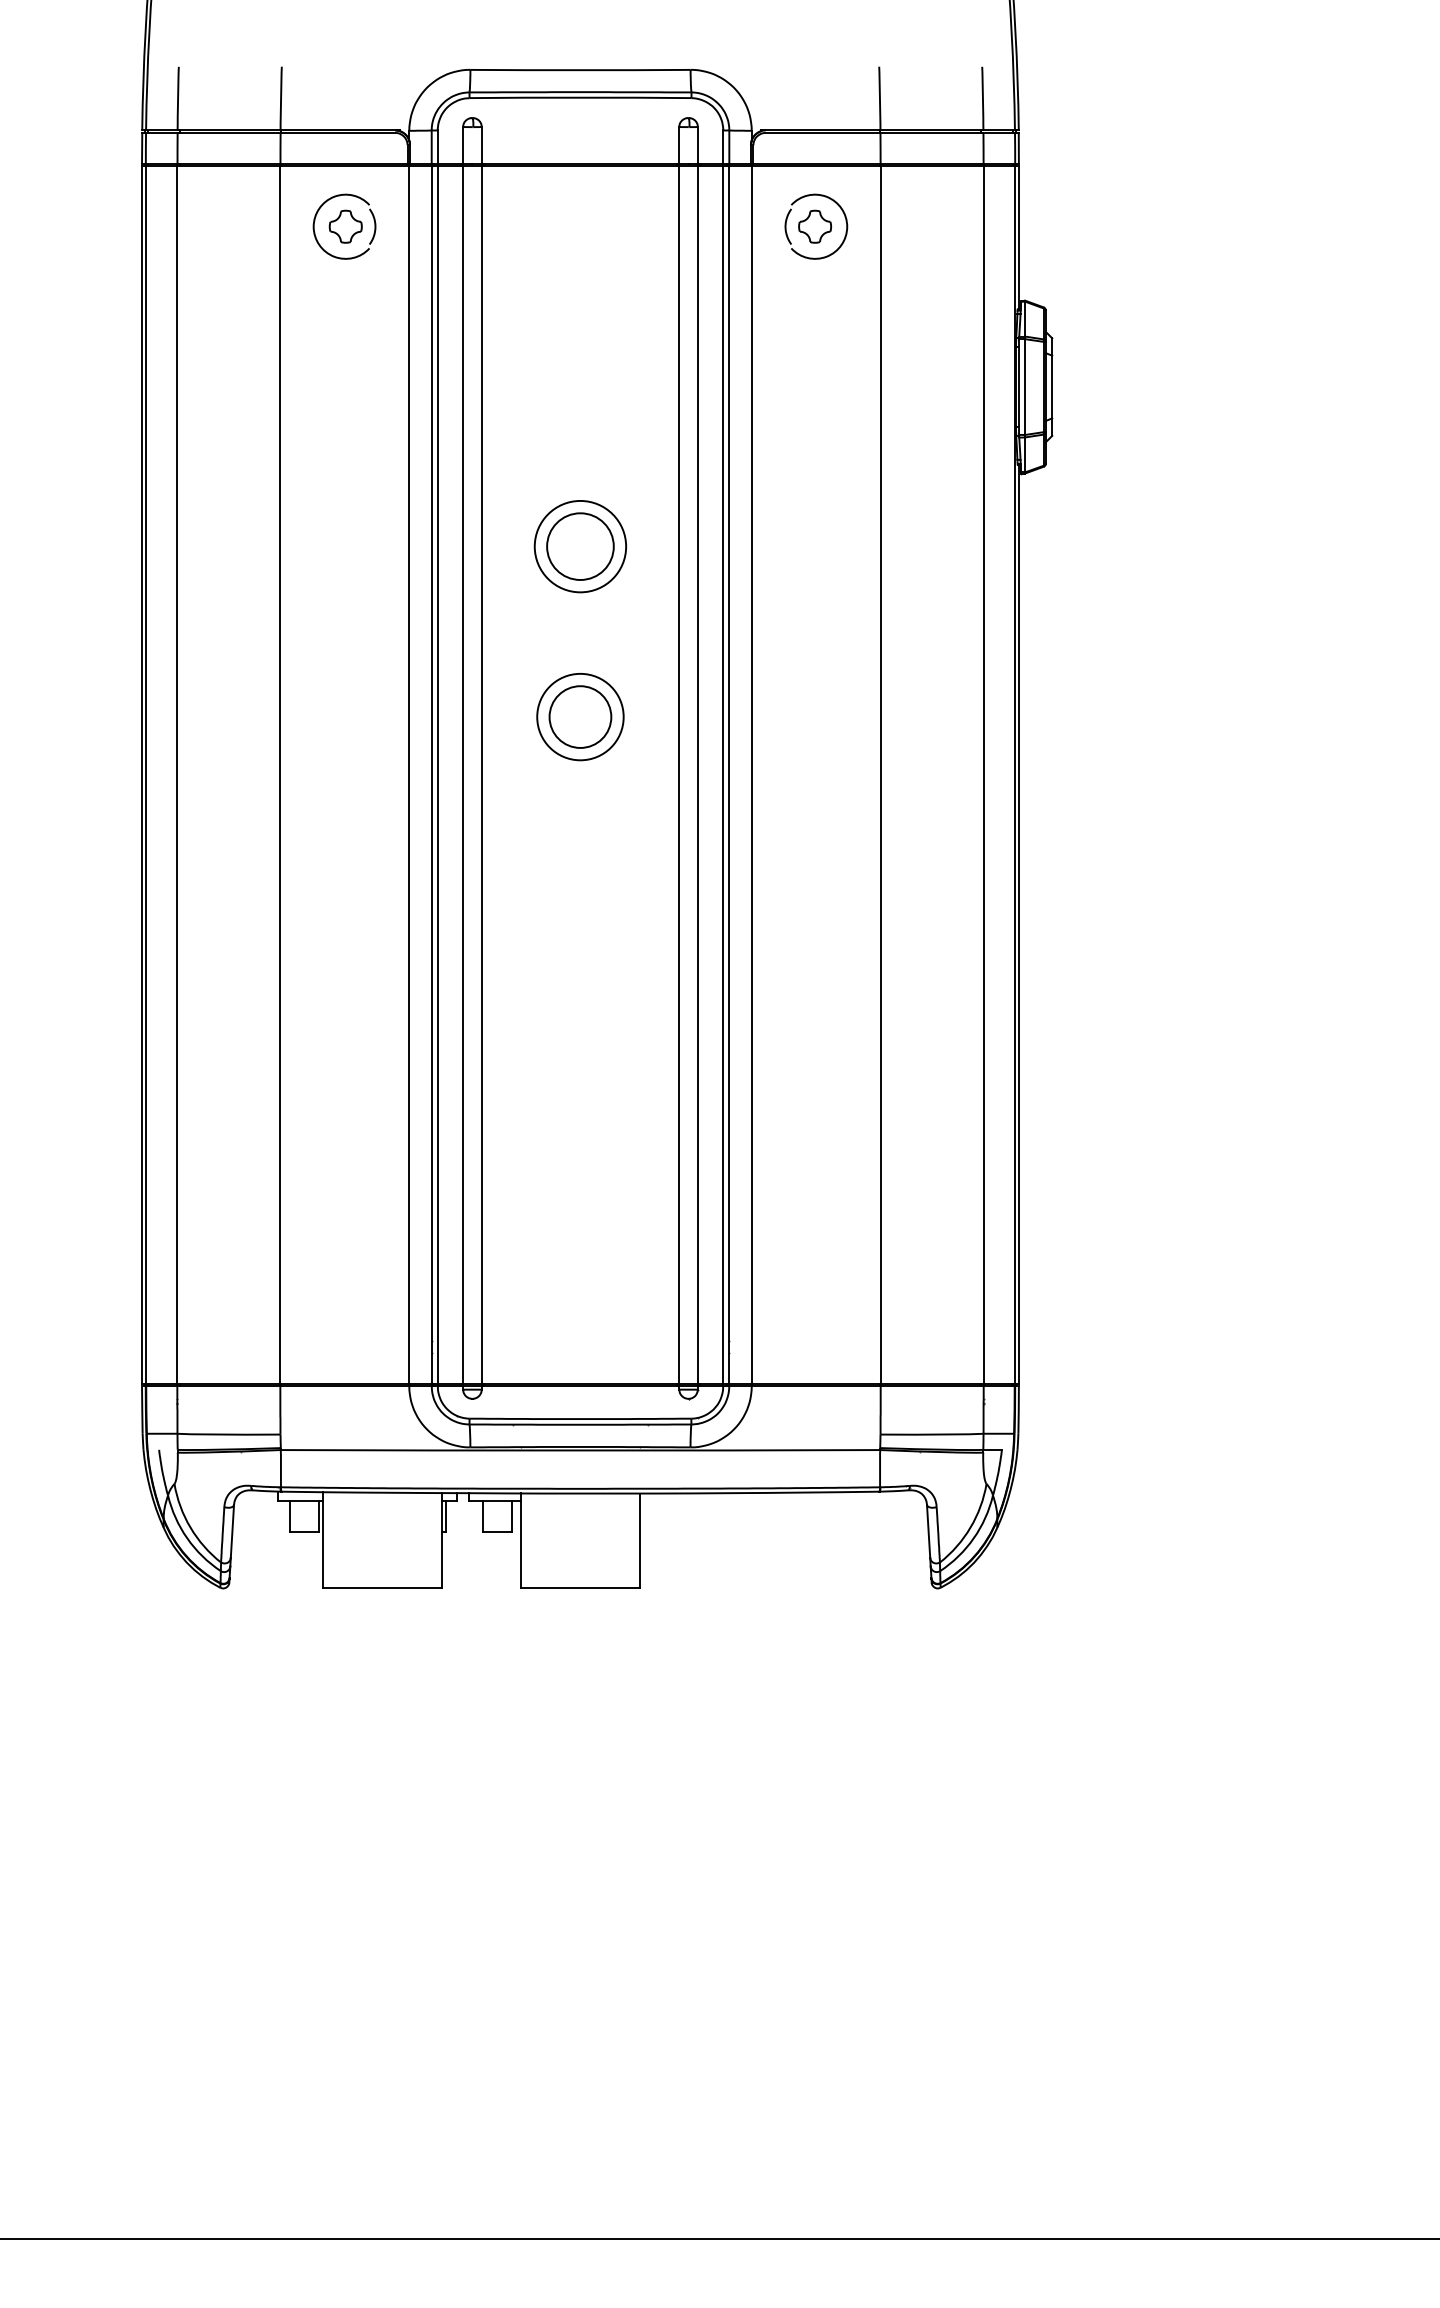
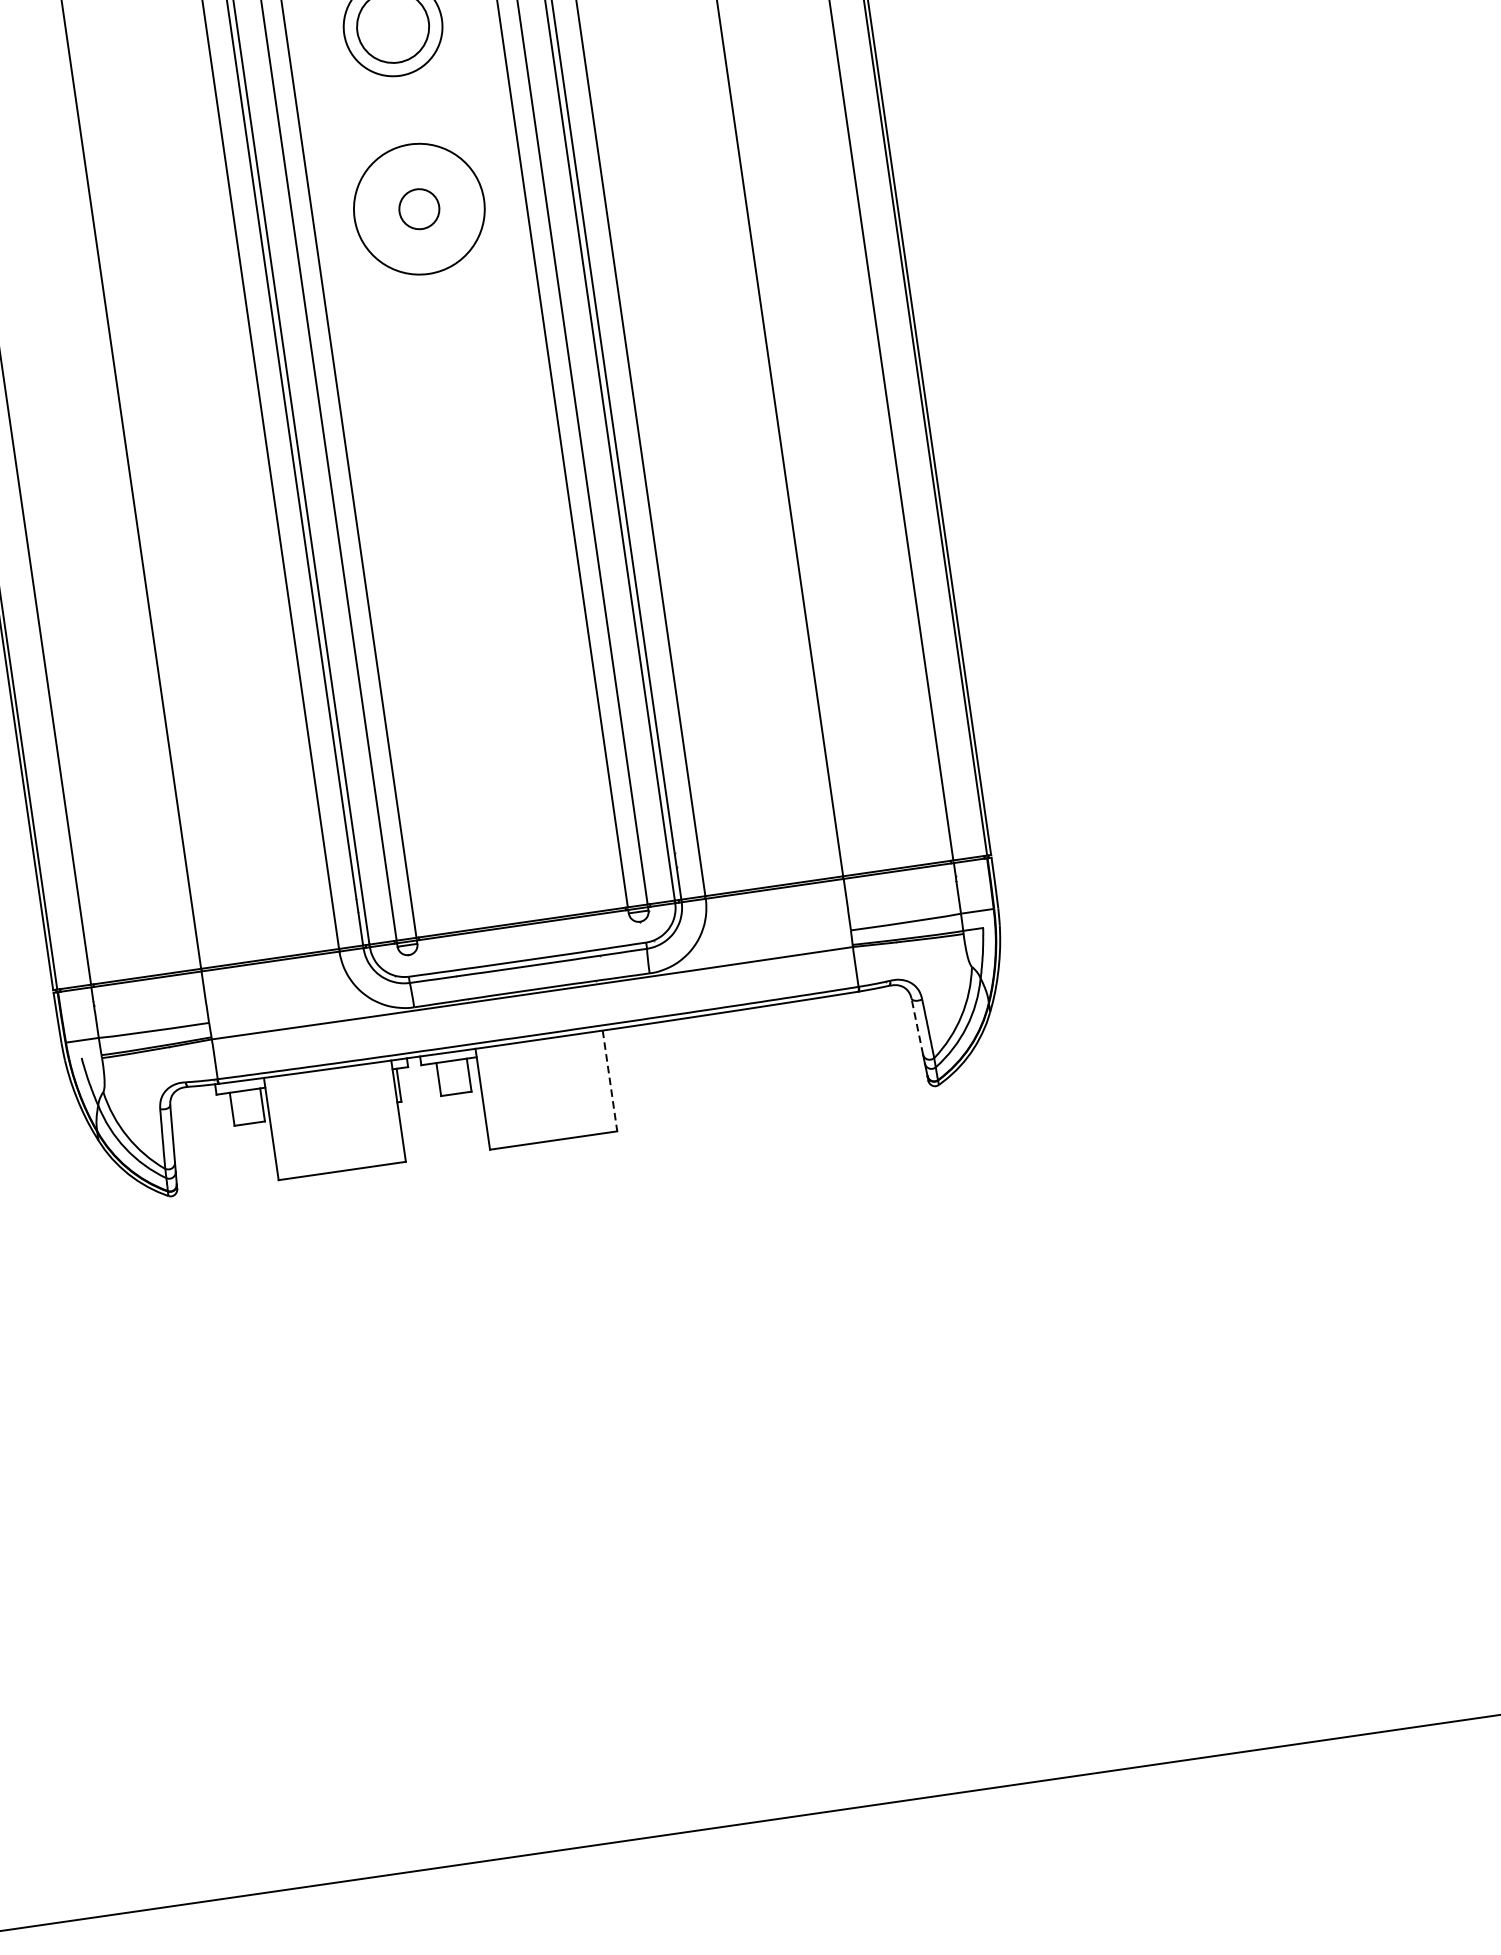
circle: (580, 716) -> (419, 208), size x0.6
circle: (580, 716) -> (419, 208), size x1.4
line: (928, 1530) -> (917, 1025), solid -> dashed
line: (639, 1541) -> (609, 1081), solid -> dashed

